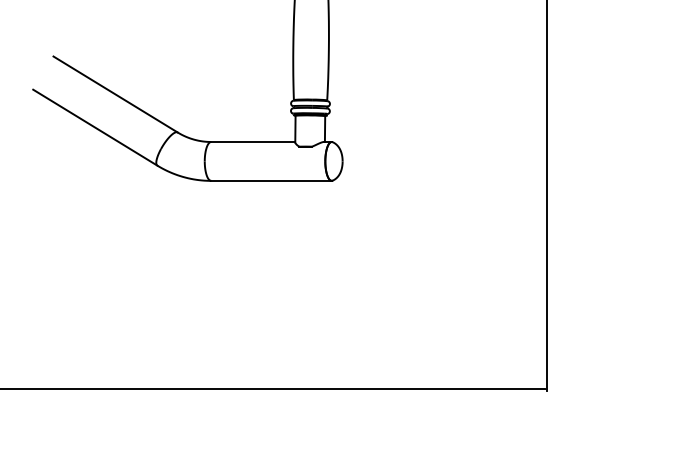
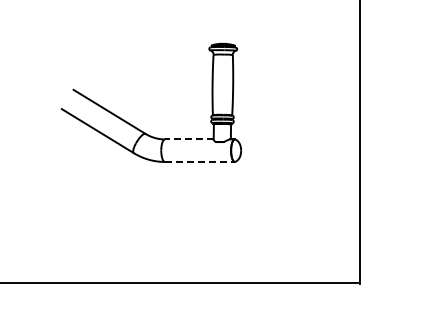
line: (251, 142) -> (188, 139), solid -> dashed
line: (270, 180) -> (199, 161), solid -> dashed

